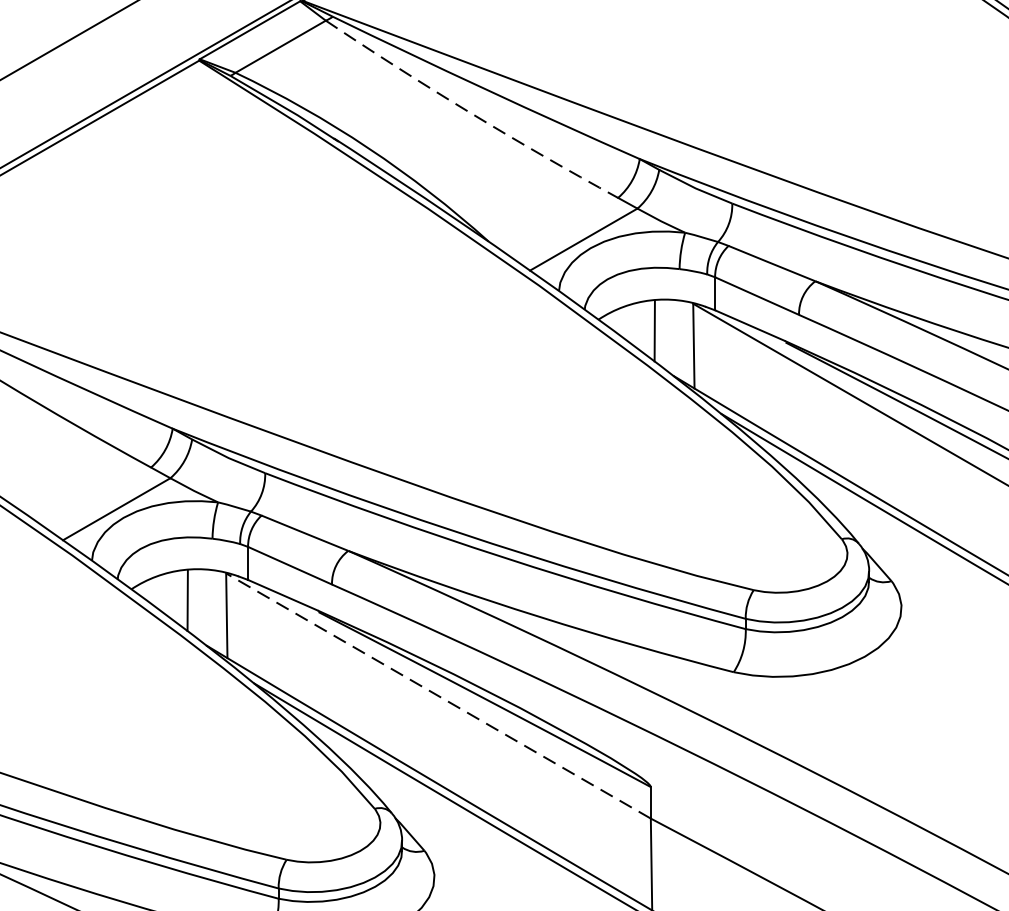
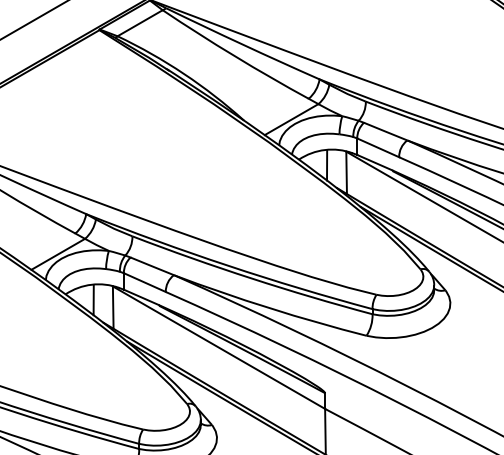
arc: (469, 113) -> (234, 56), dashed -> solid
line: (439, 695) -> (219, 347), dashed -> solid

